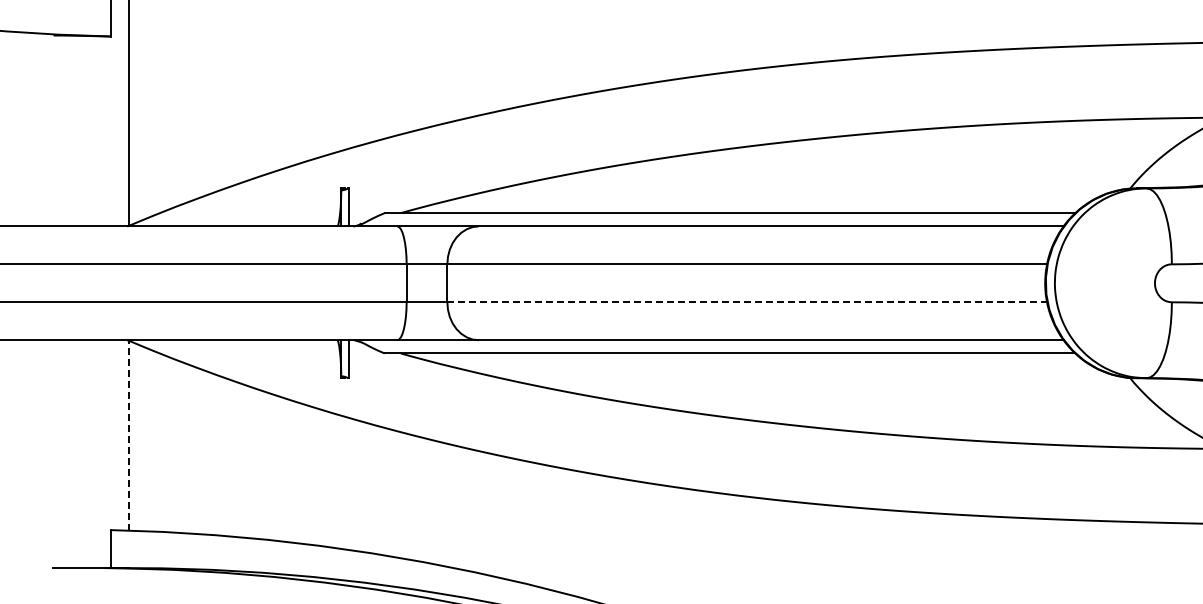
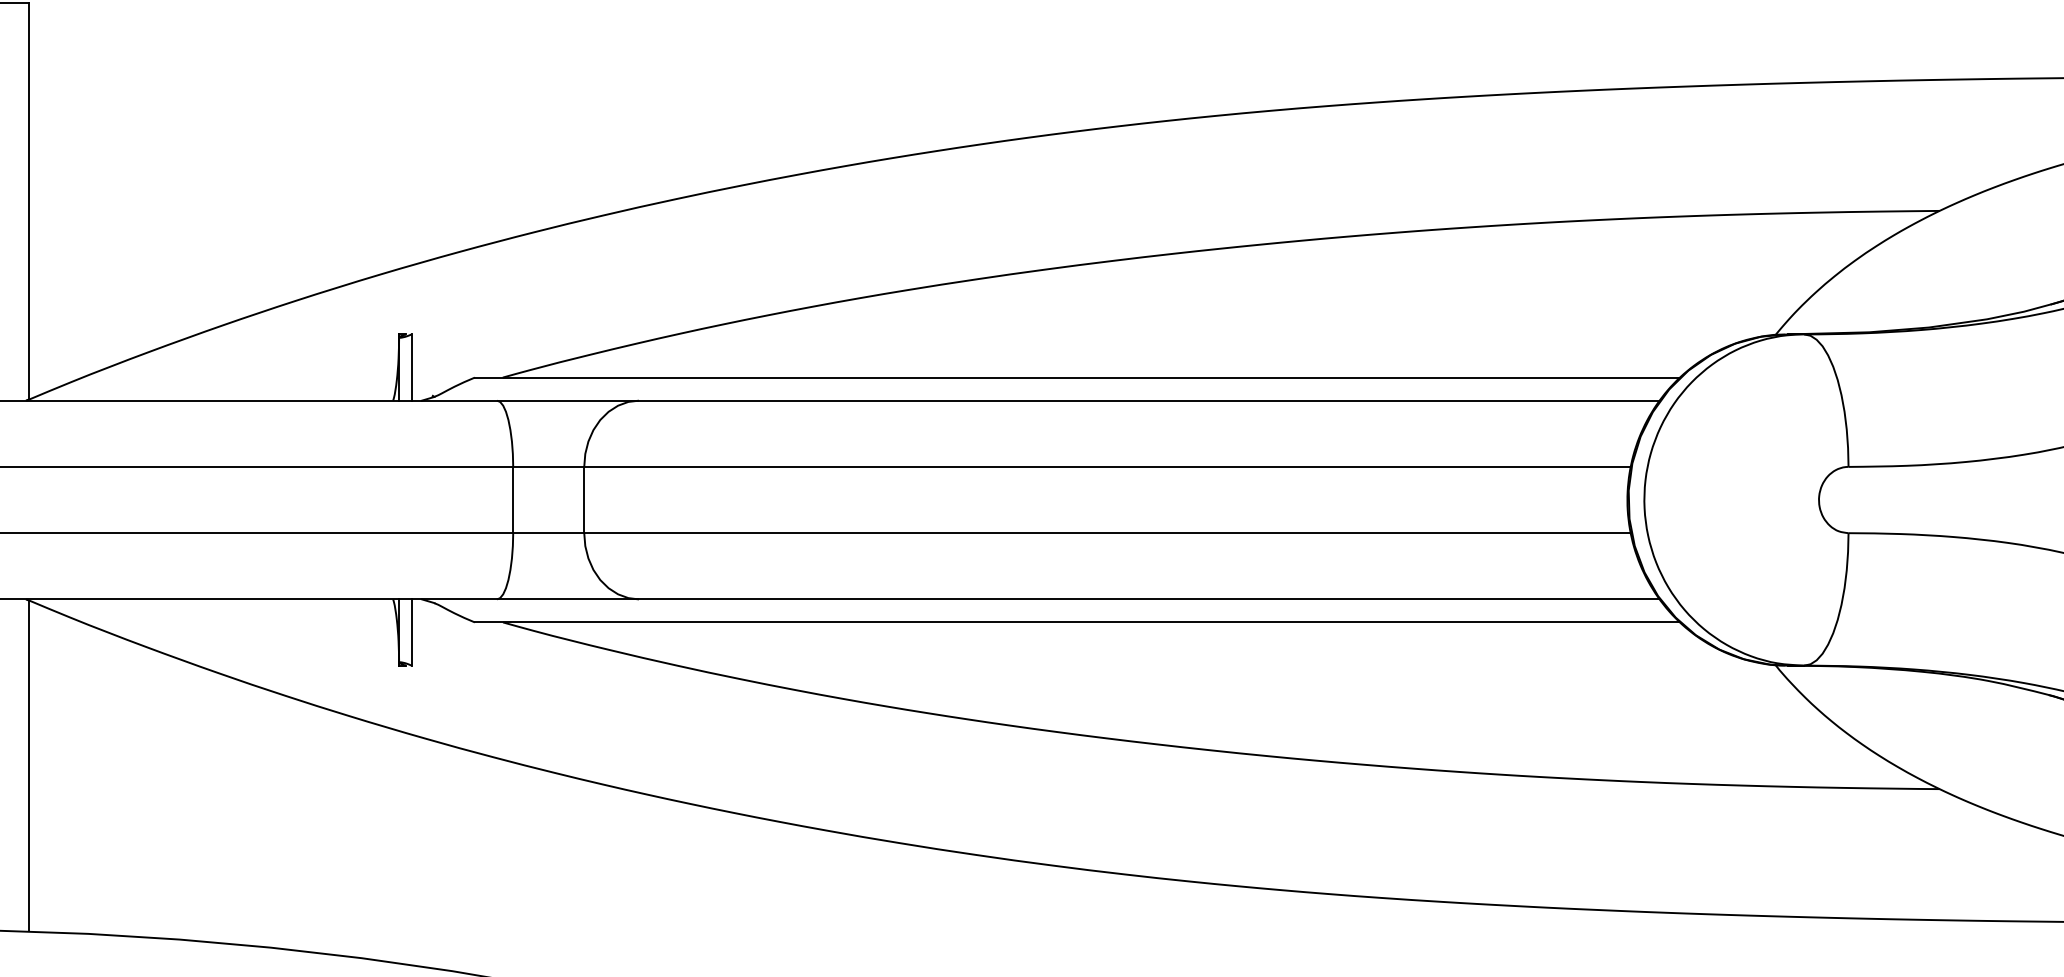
line: (747, 302) -> (1107, 533), dashed -> solid
line: (129, 435) -> (29, 765), dashed -> solid

